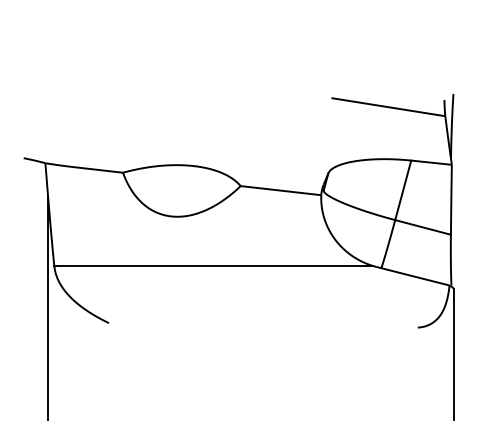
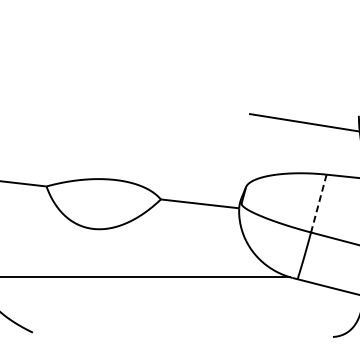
line: (403, 190) -> (319, 203), solid -> dashed

